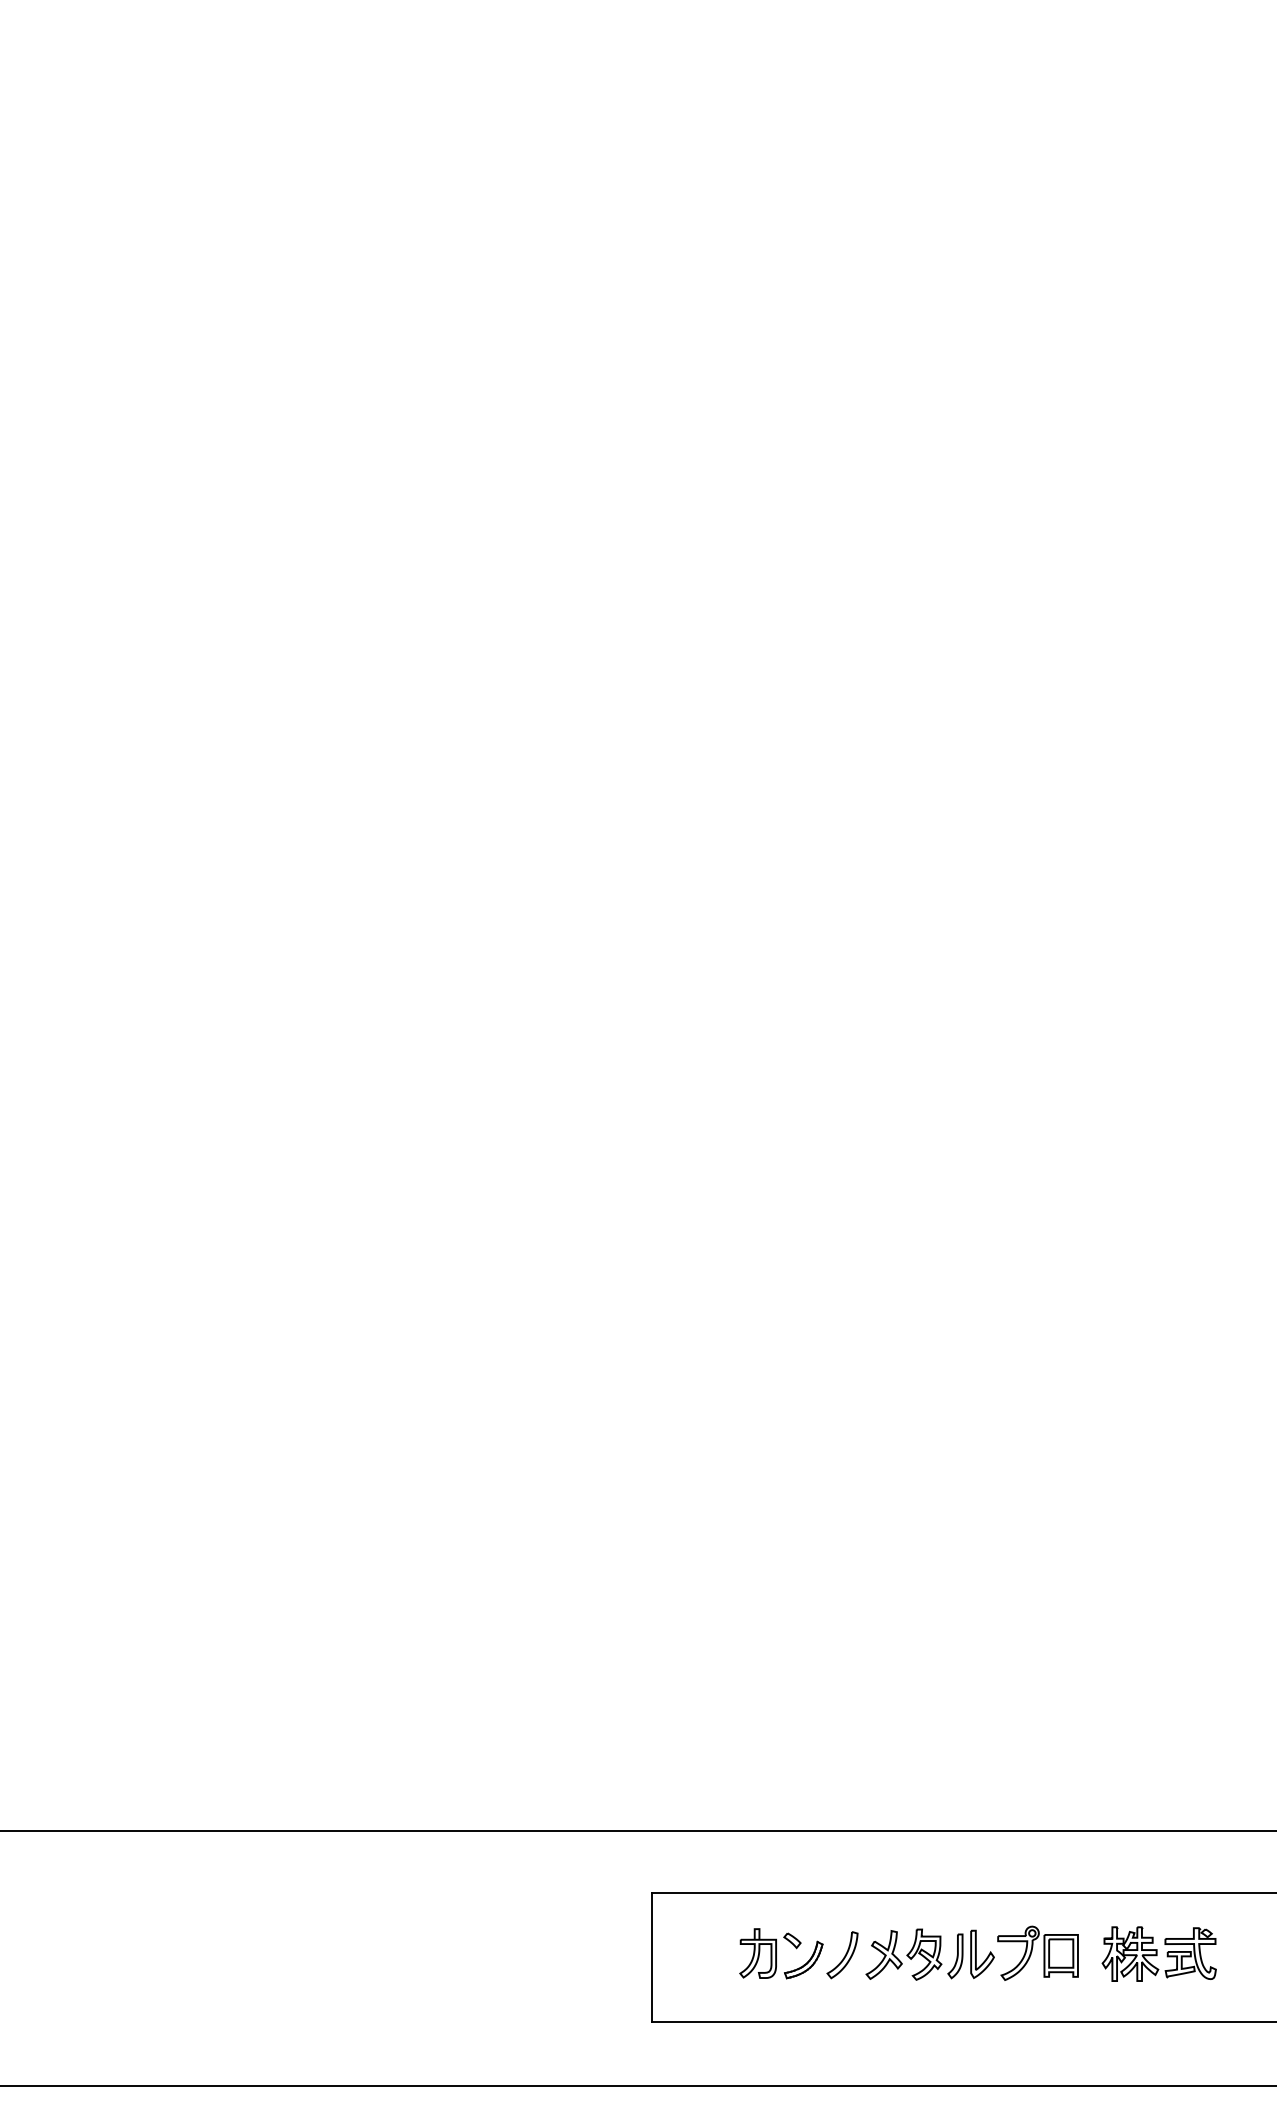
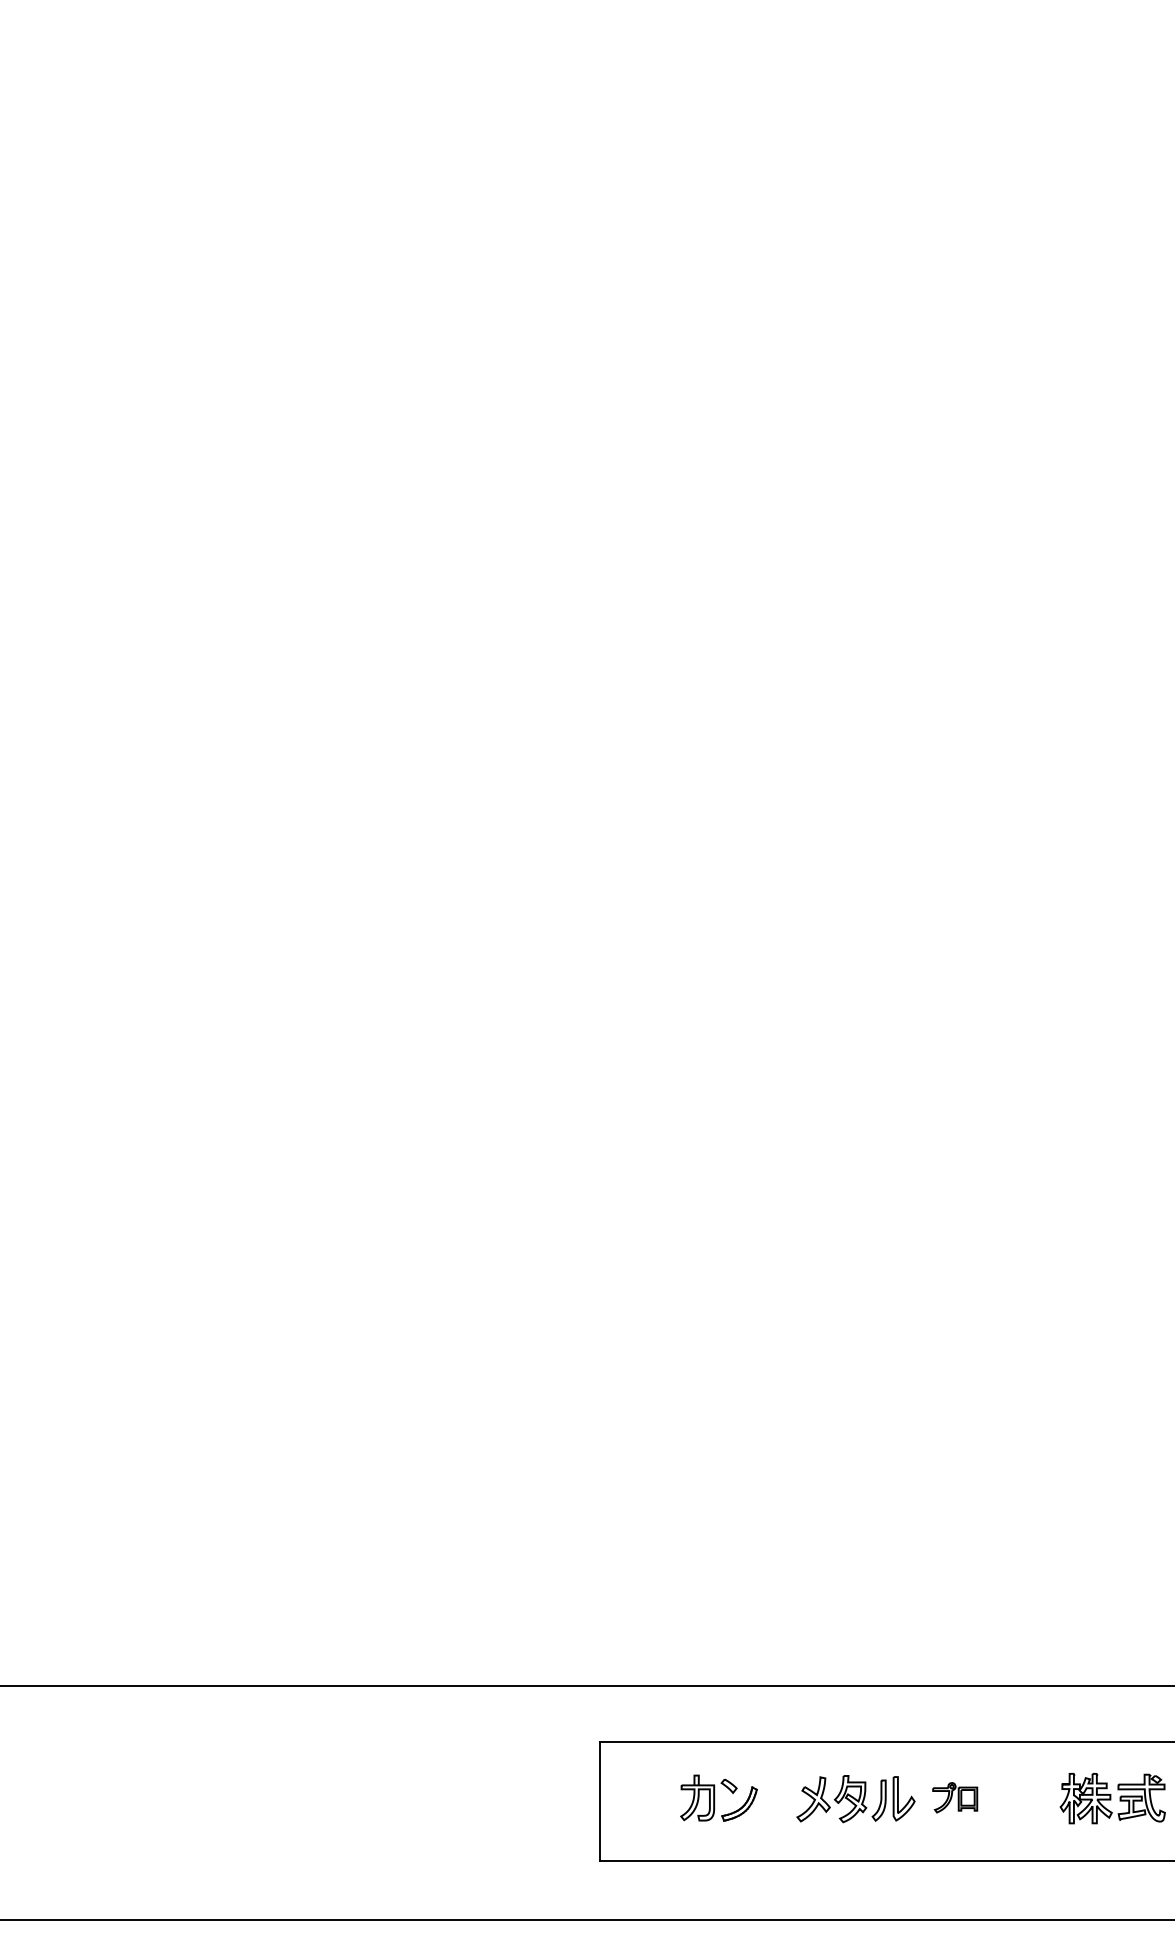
part: (1037, 1952) -> (954, 1797), size x0.6
part: (1158, 1953) -> (1112, 1798), moved
part: (842, 1955) -> (775, 1799), removed

